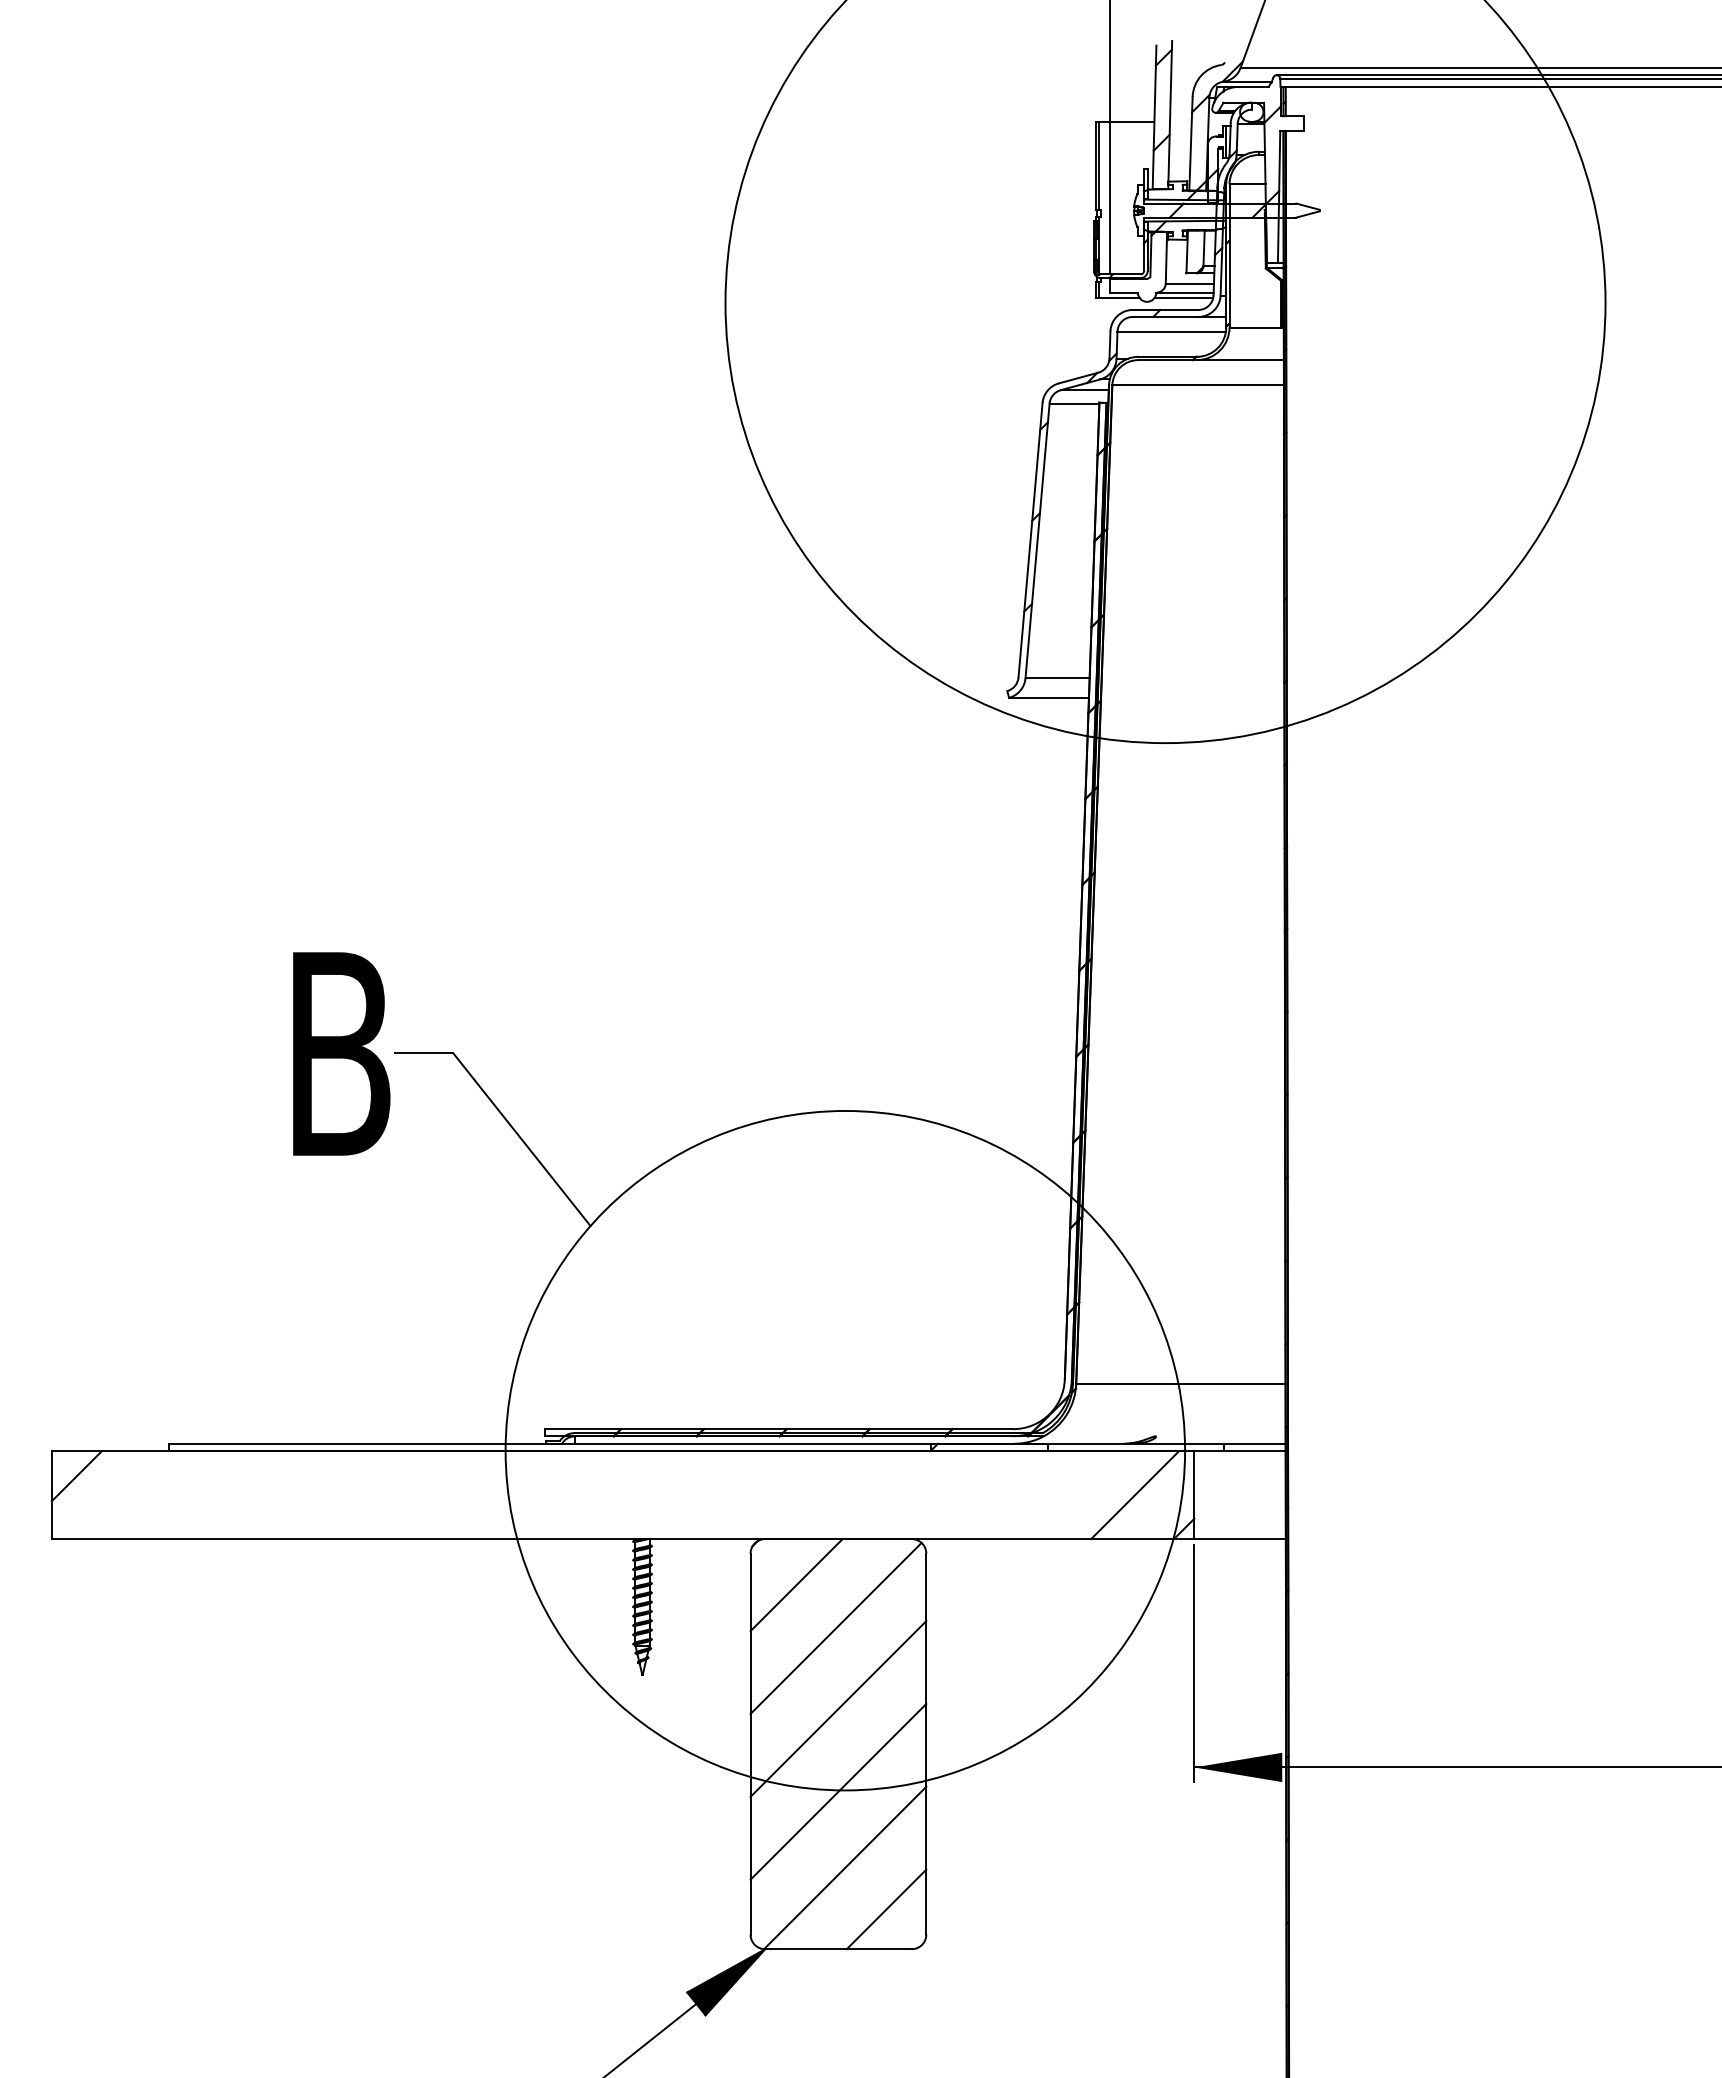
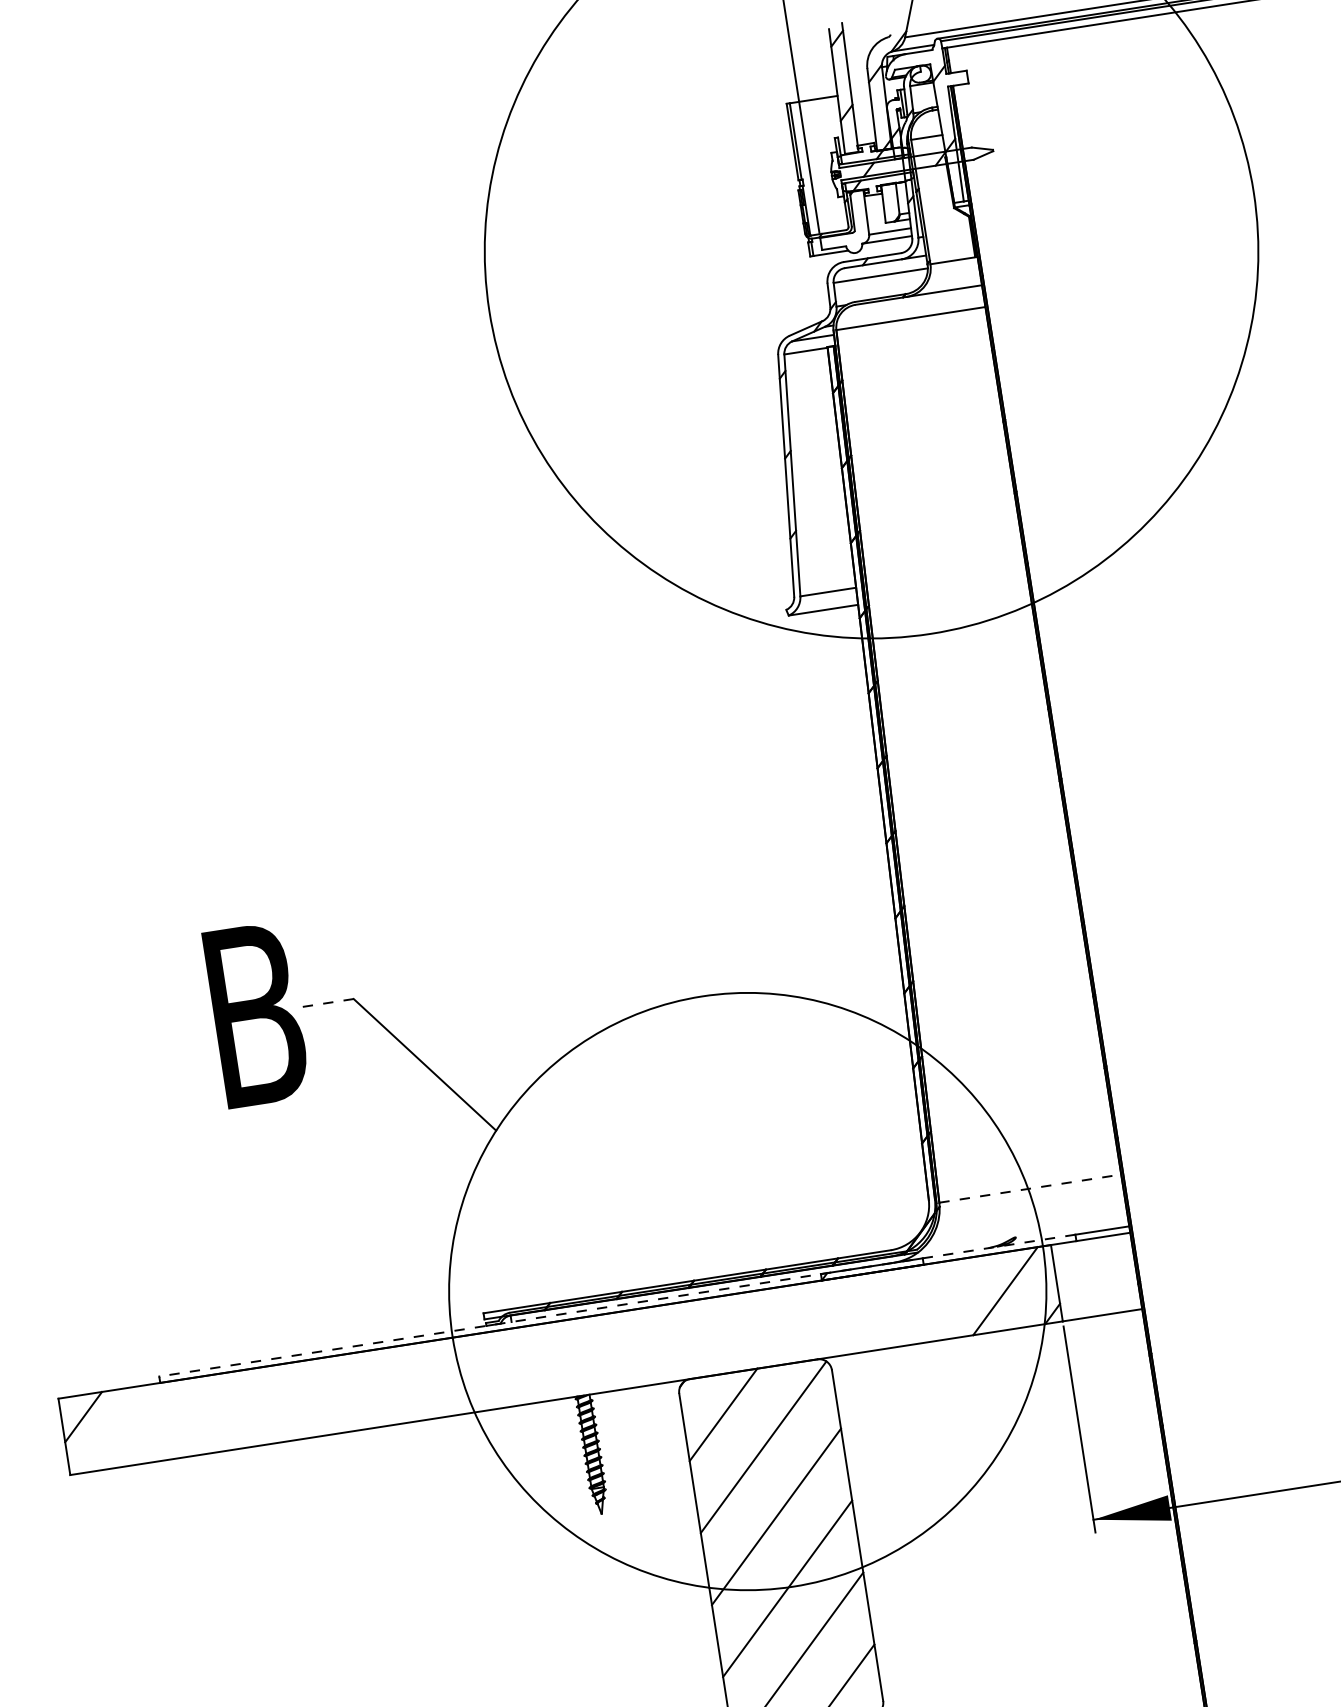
line: (1183, 297) -> (886, 244), removed
line: (423, 1053) -> (327, 1003), solid -> dashed
line: (1180, 1384) -> (1029, 1188), solid -> dashed
line: (695, 1443) -> (616, 1305), solid -> dashed

